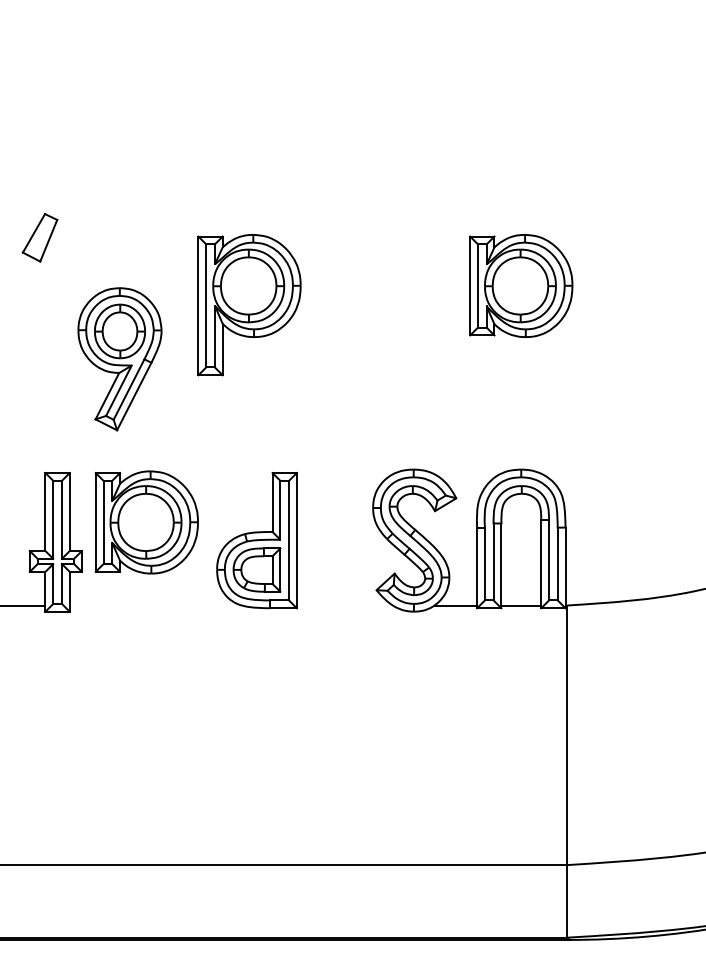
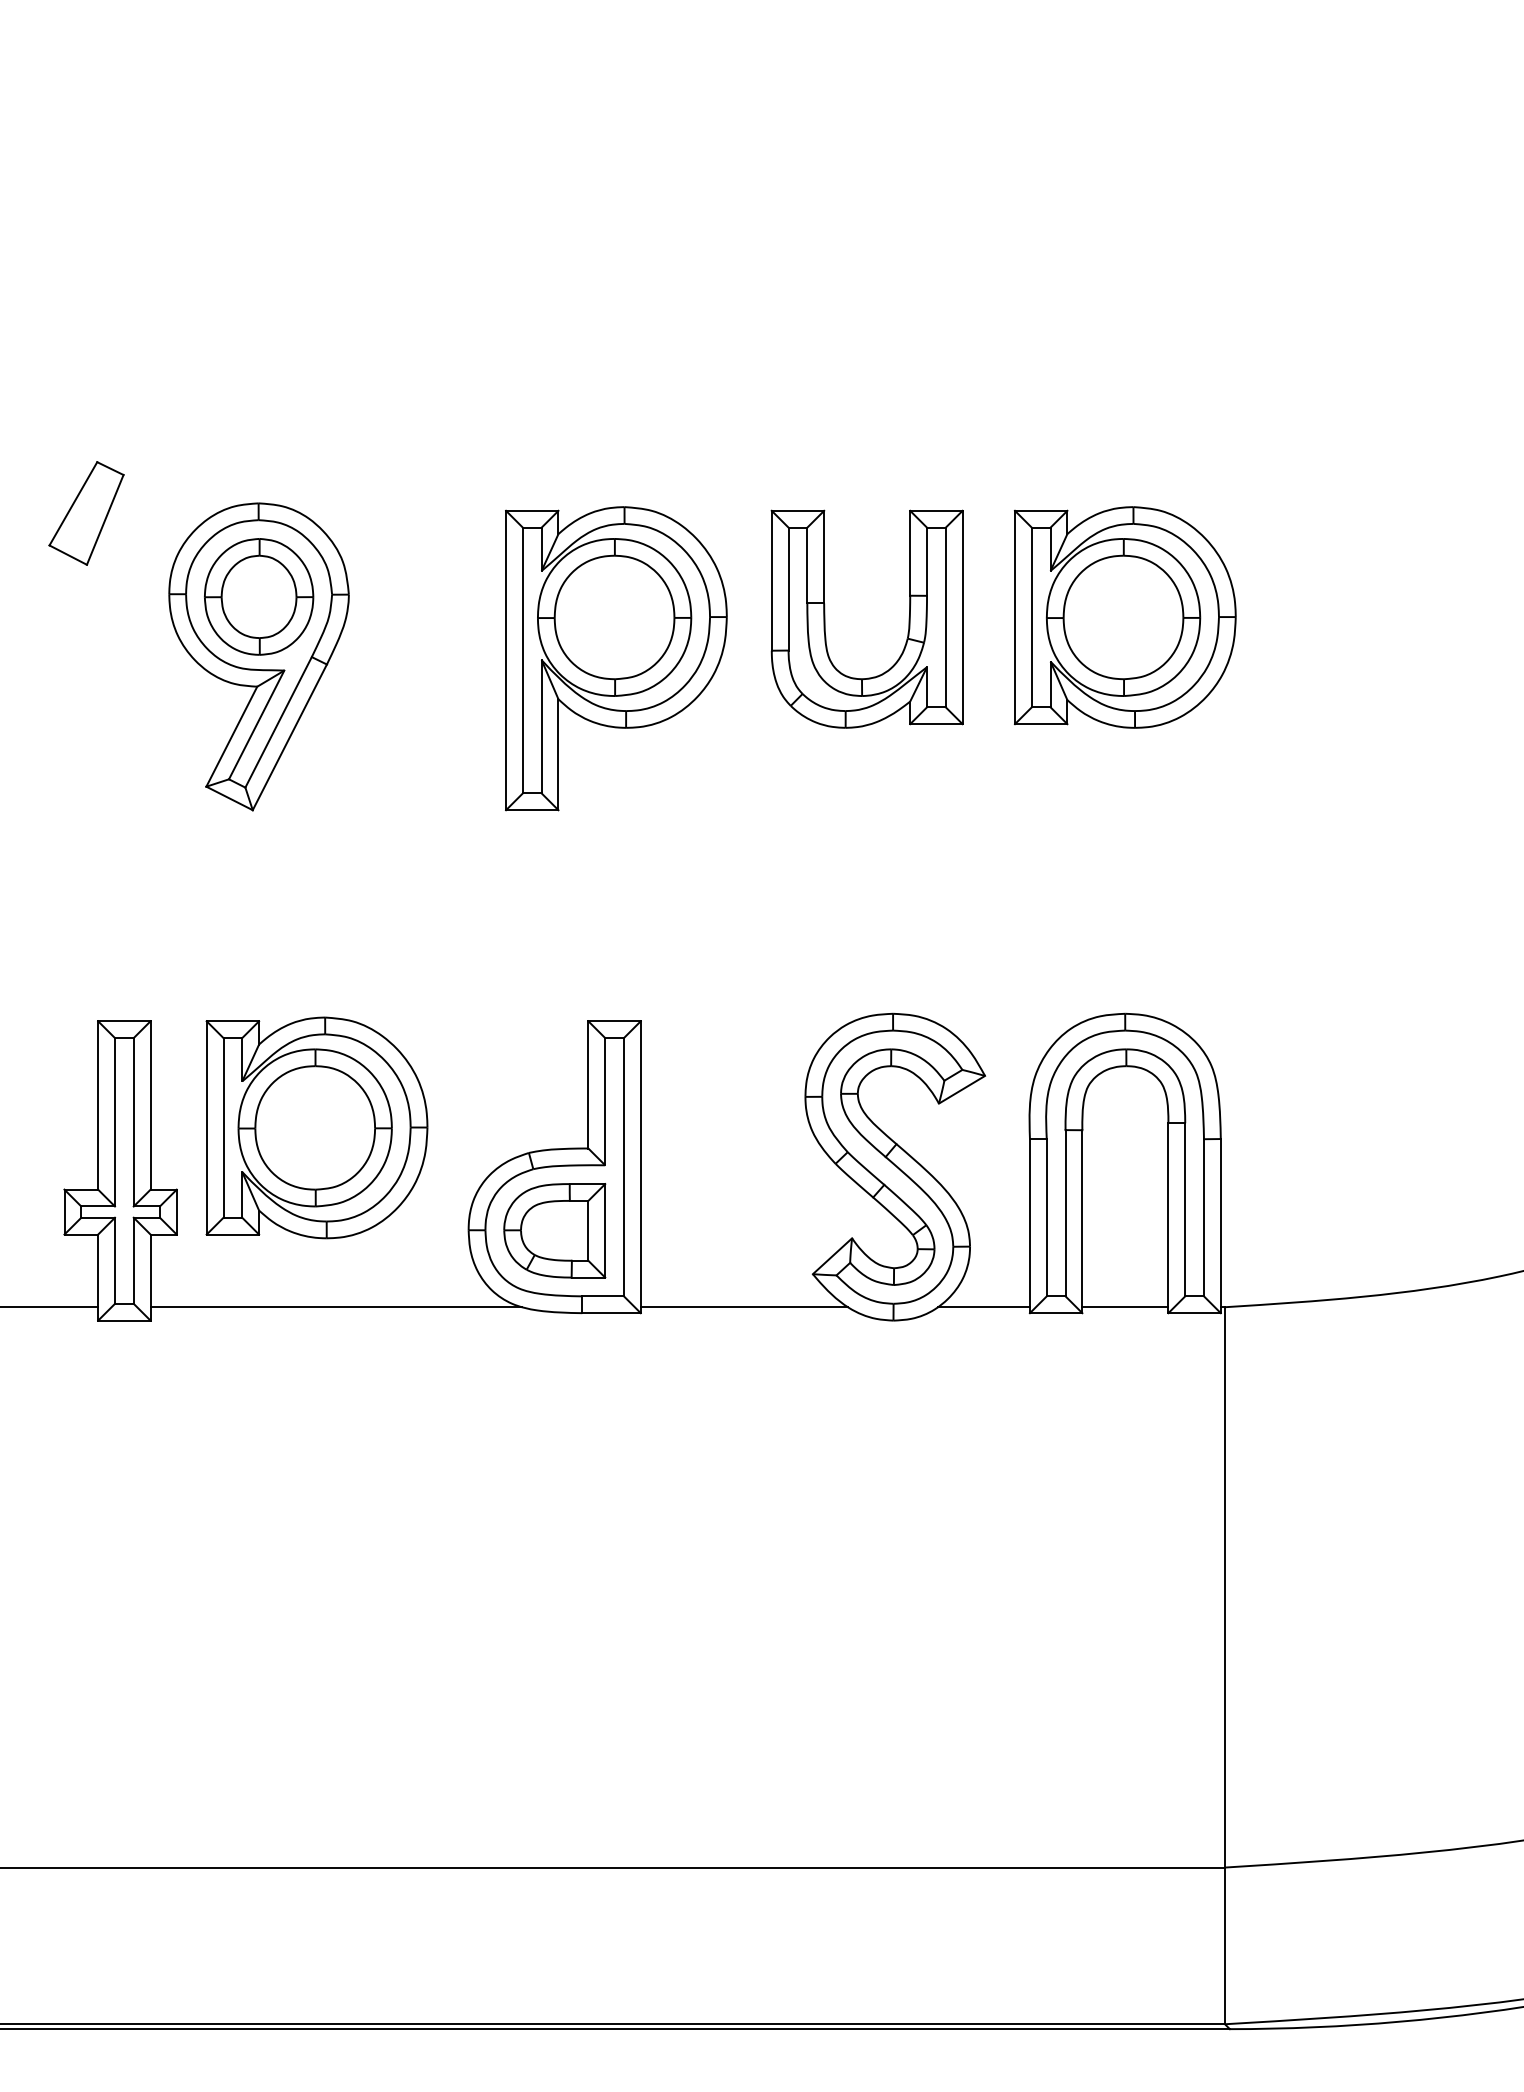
part: (382, 286) -> (825, 618), added
part: (249, 305) -> (616, 659), moved
part: (119, 359) -> (257, 657), moved
line: (155, 605) -> (335, 1307), added
line: (344, 605) -> (743, 1307), added

